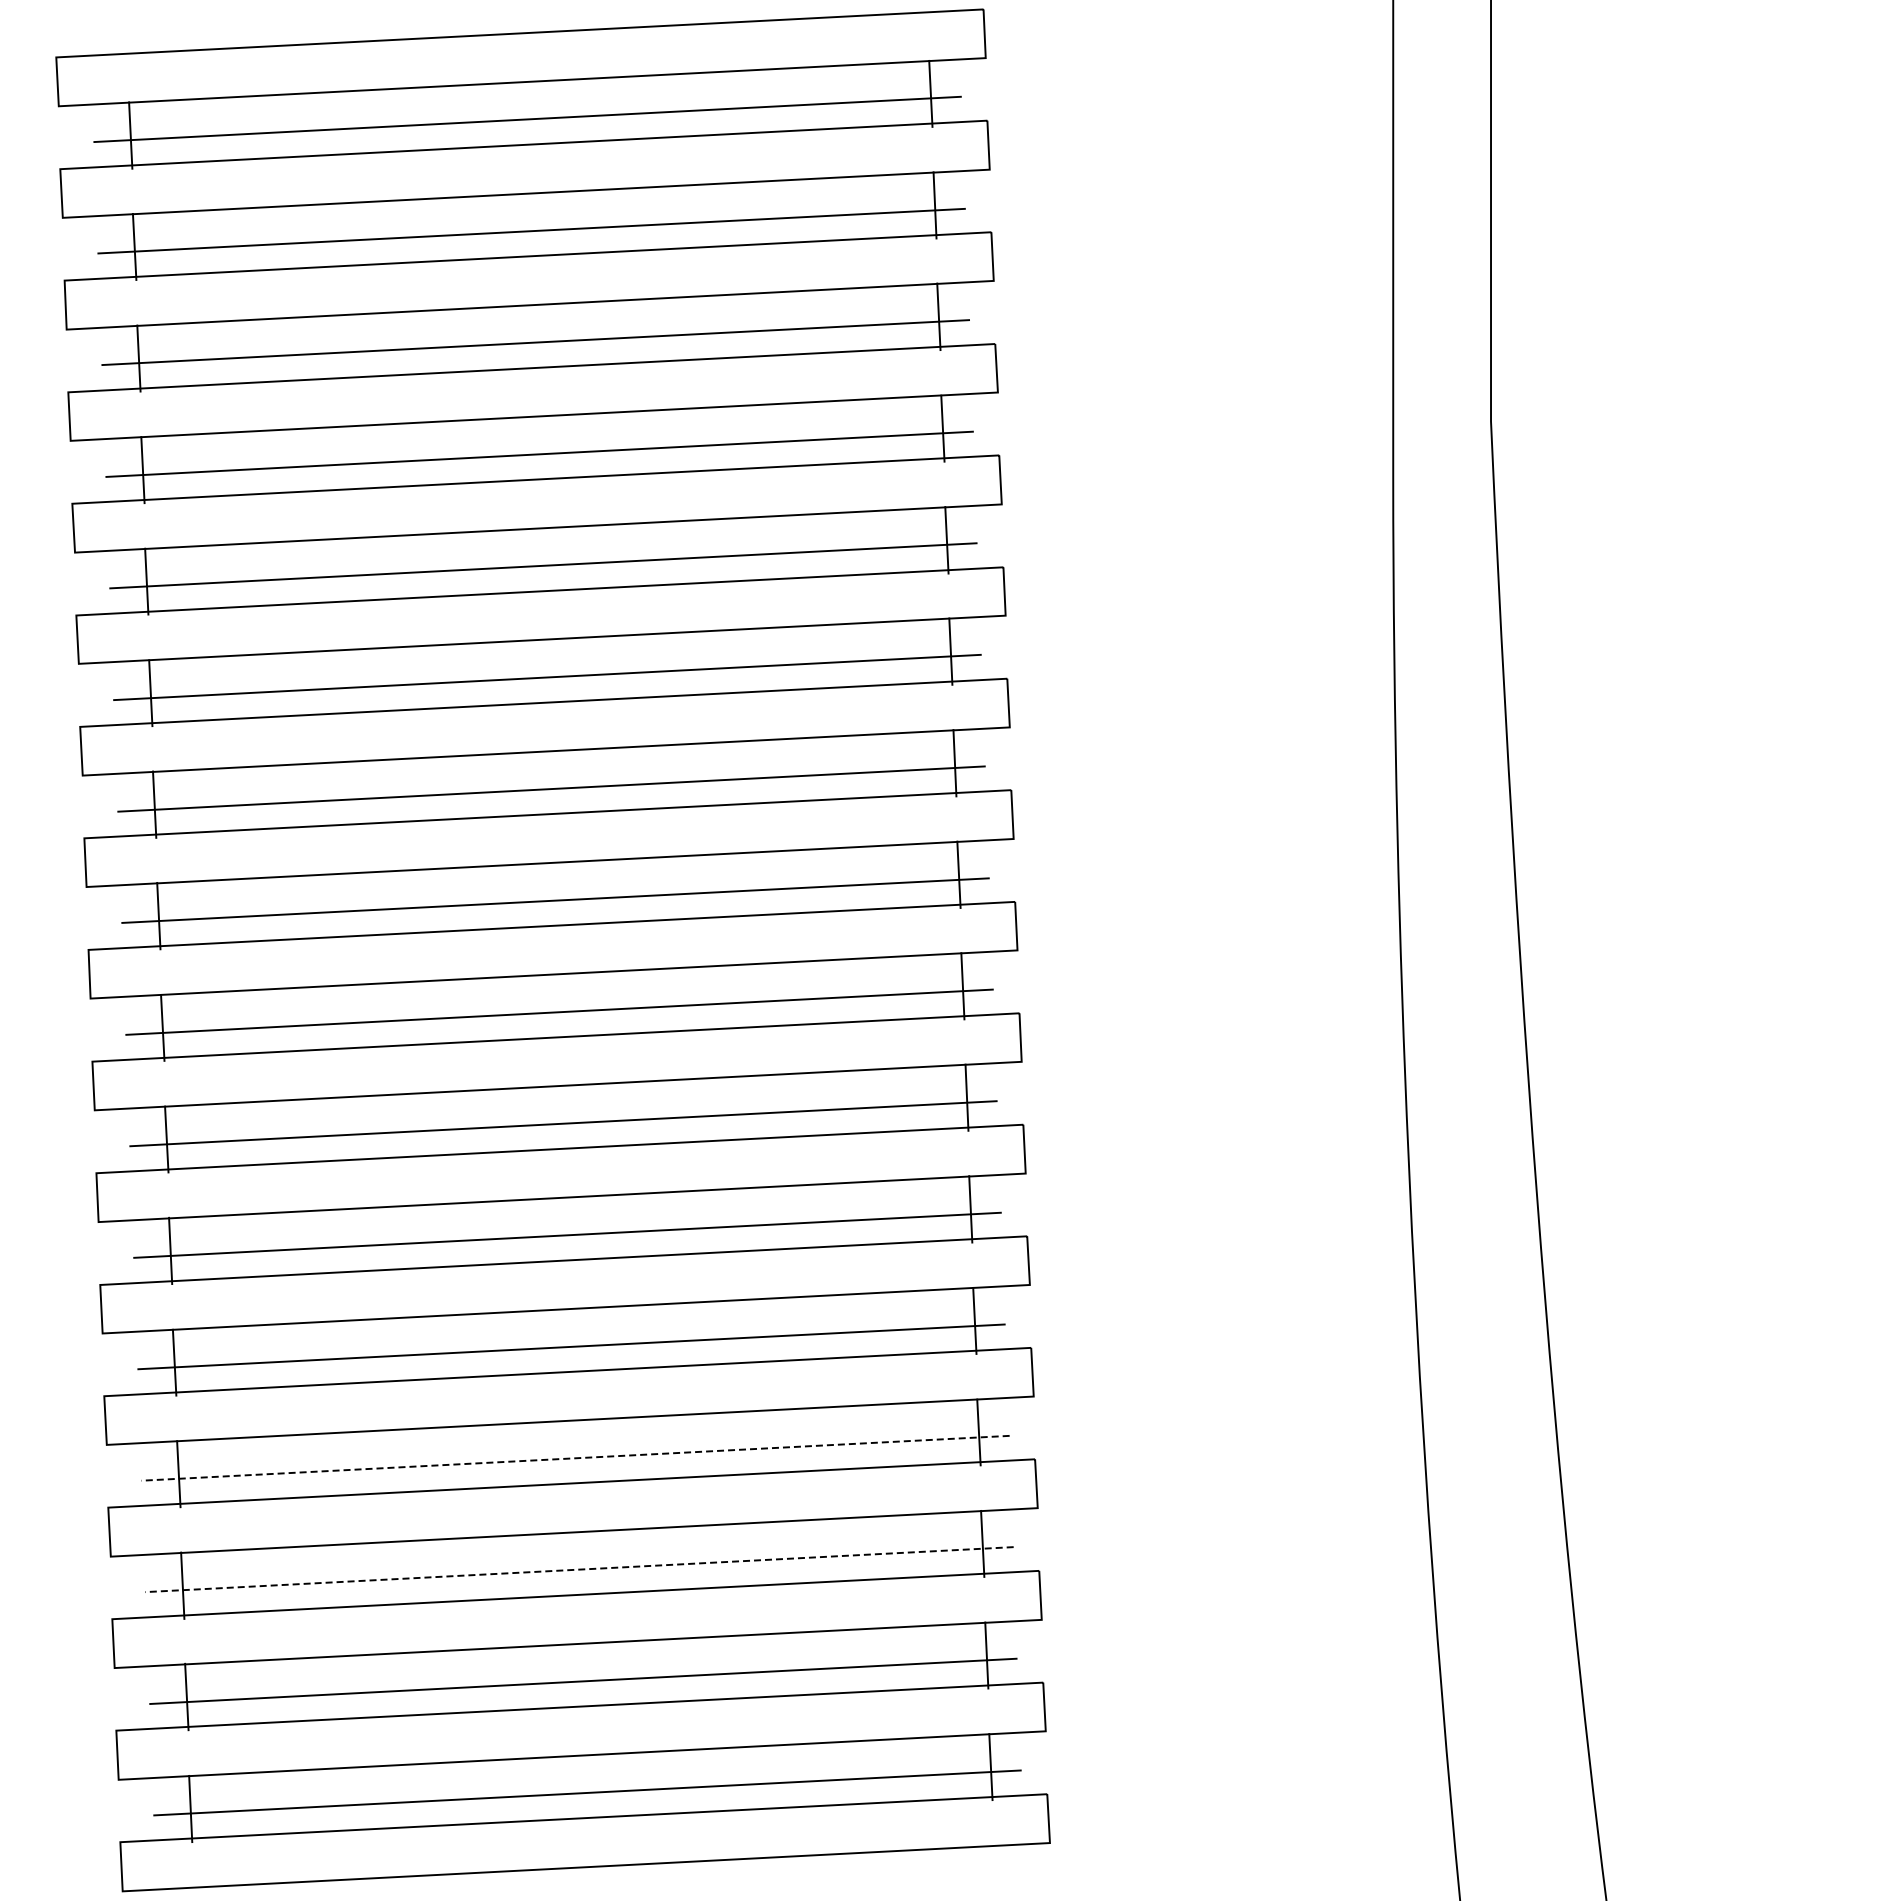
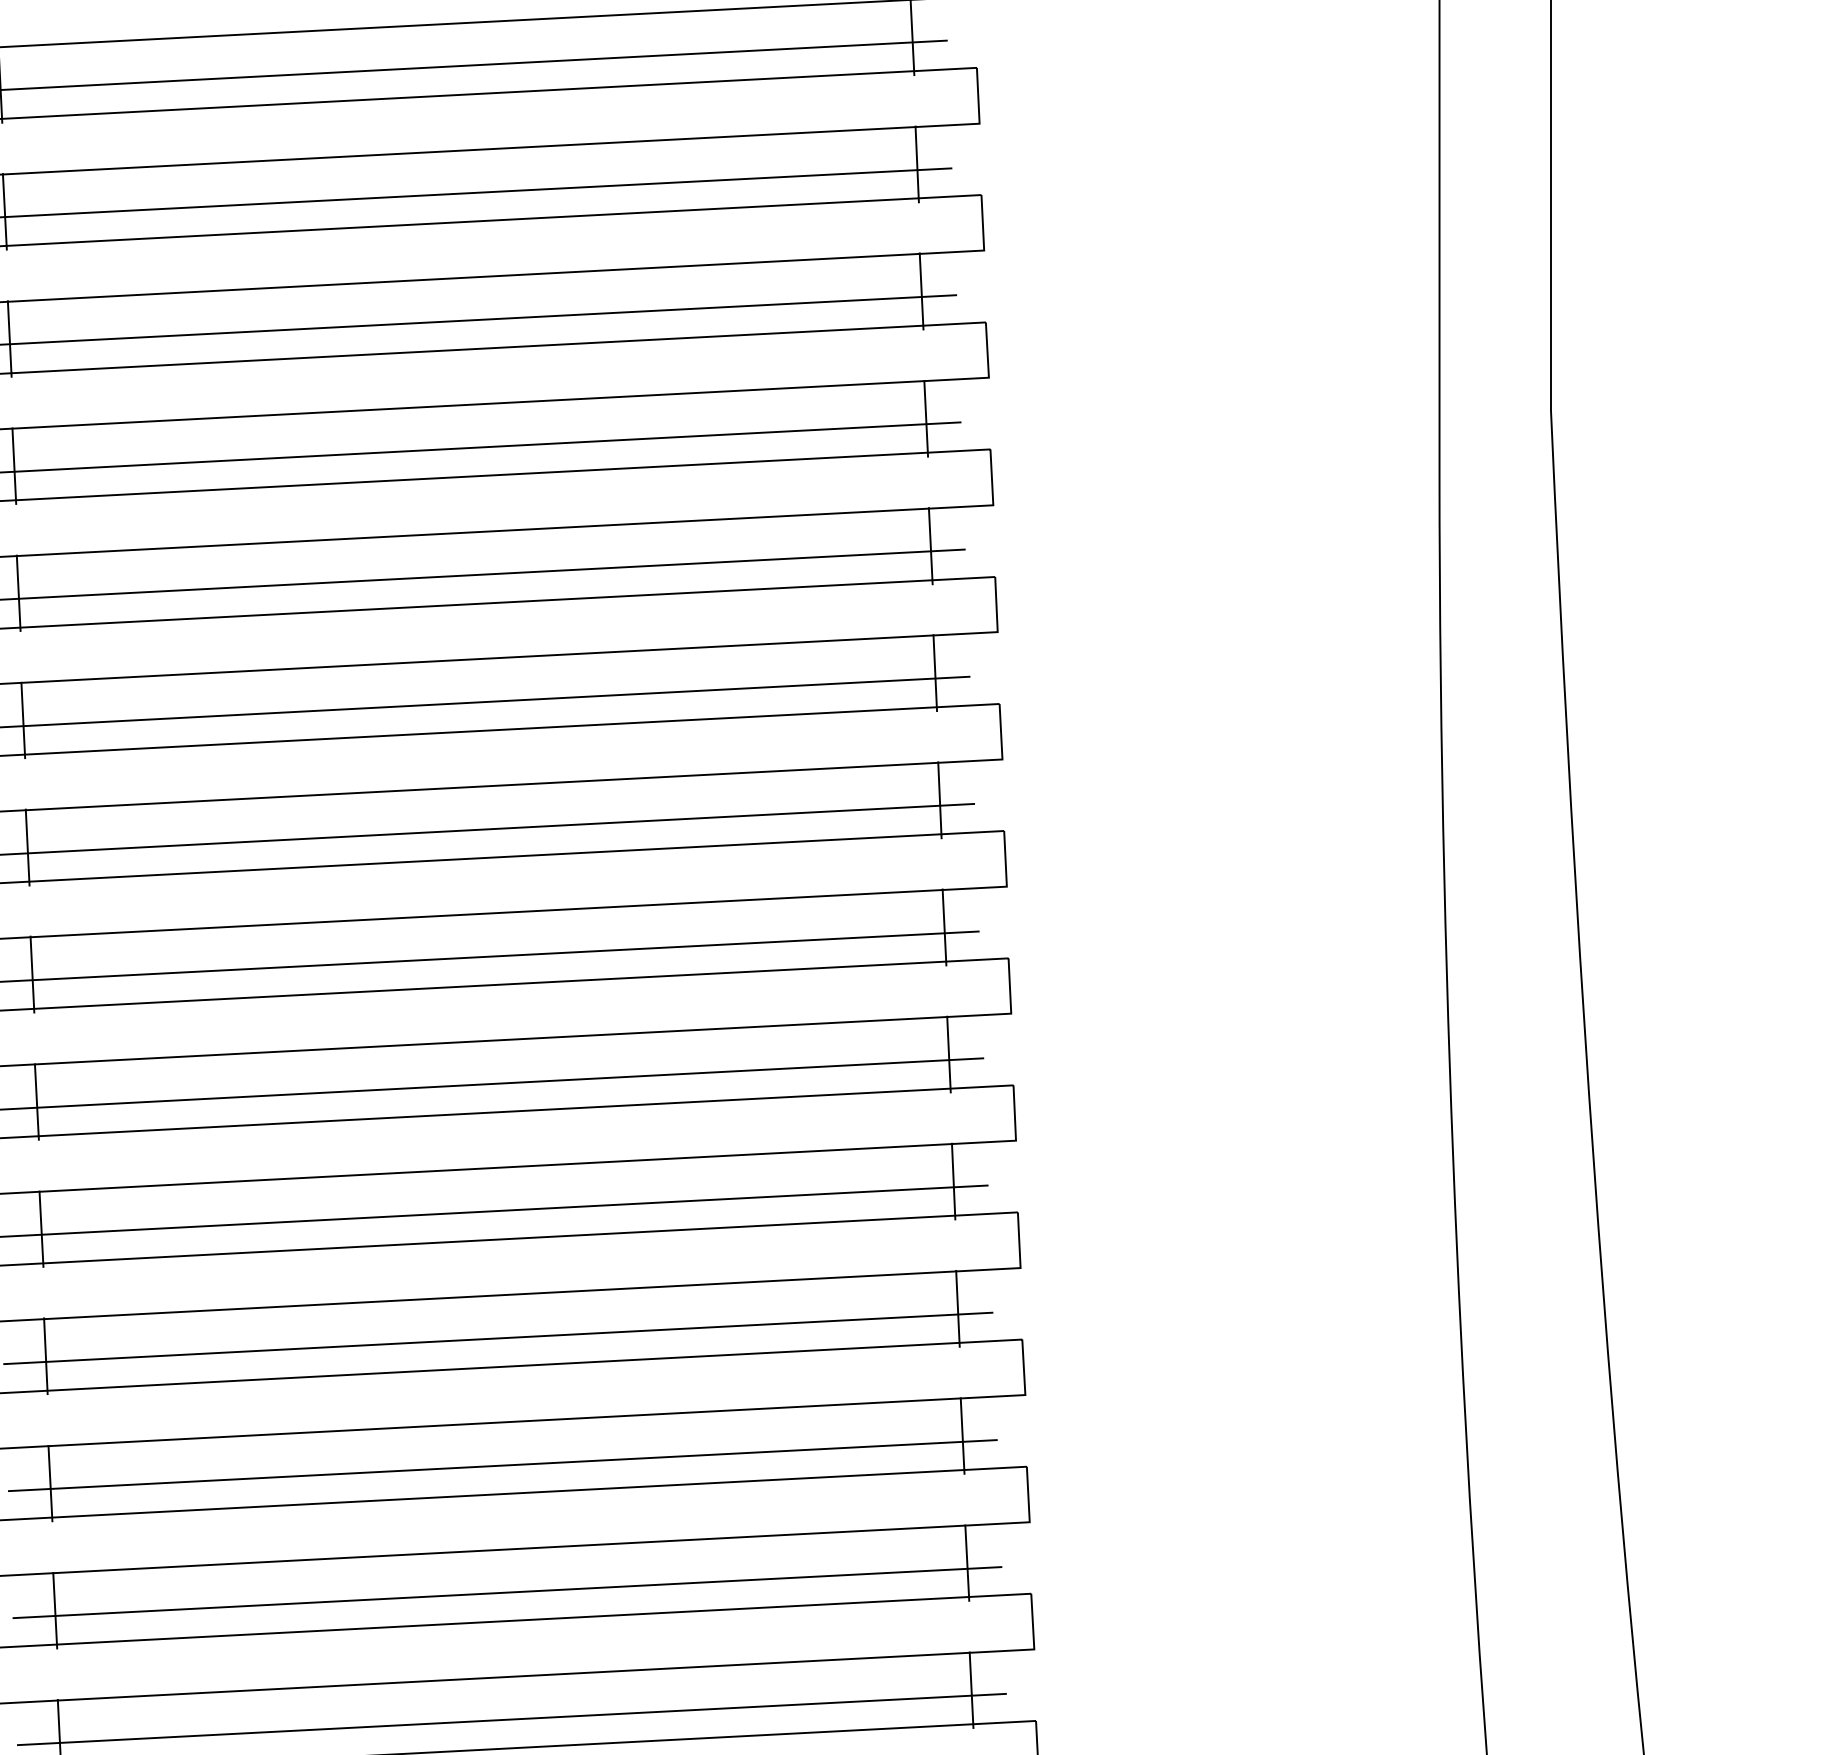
line: (575, 1458) -> (507, 1592), dashed -> solid
line: (579, 1569) -> (511, 1719), dashed -> solid

